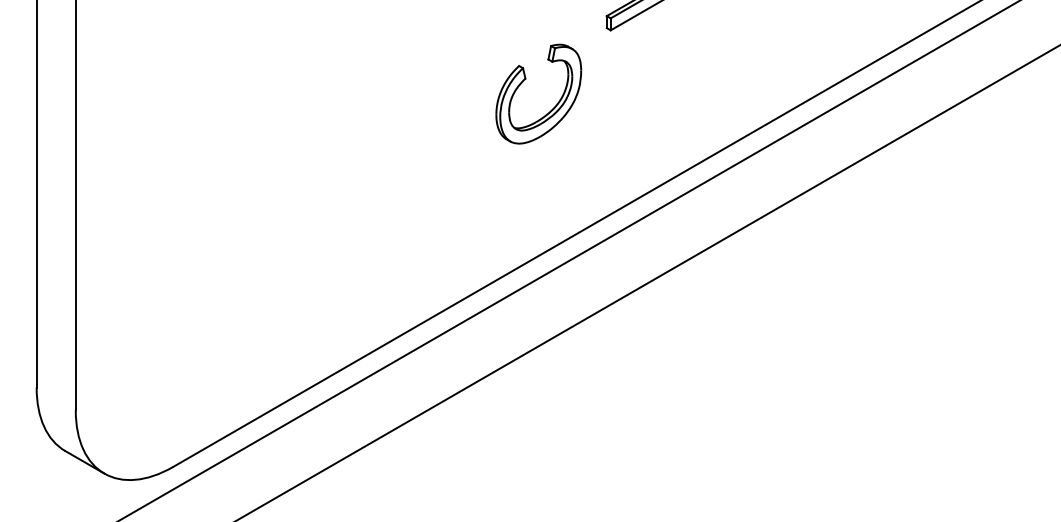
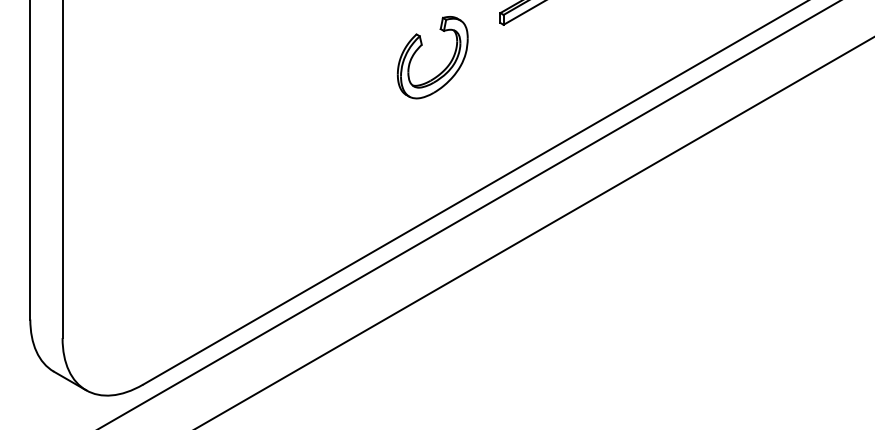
part: (526, 79) -> (422, 45), moved

